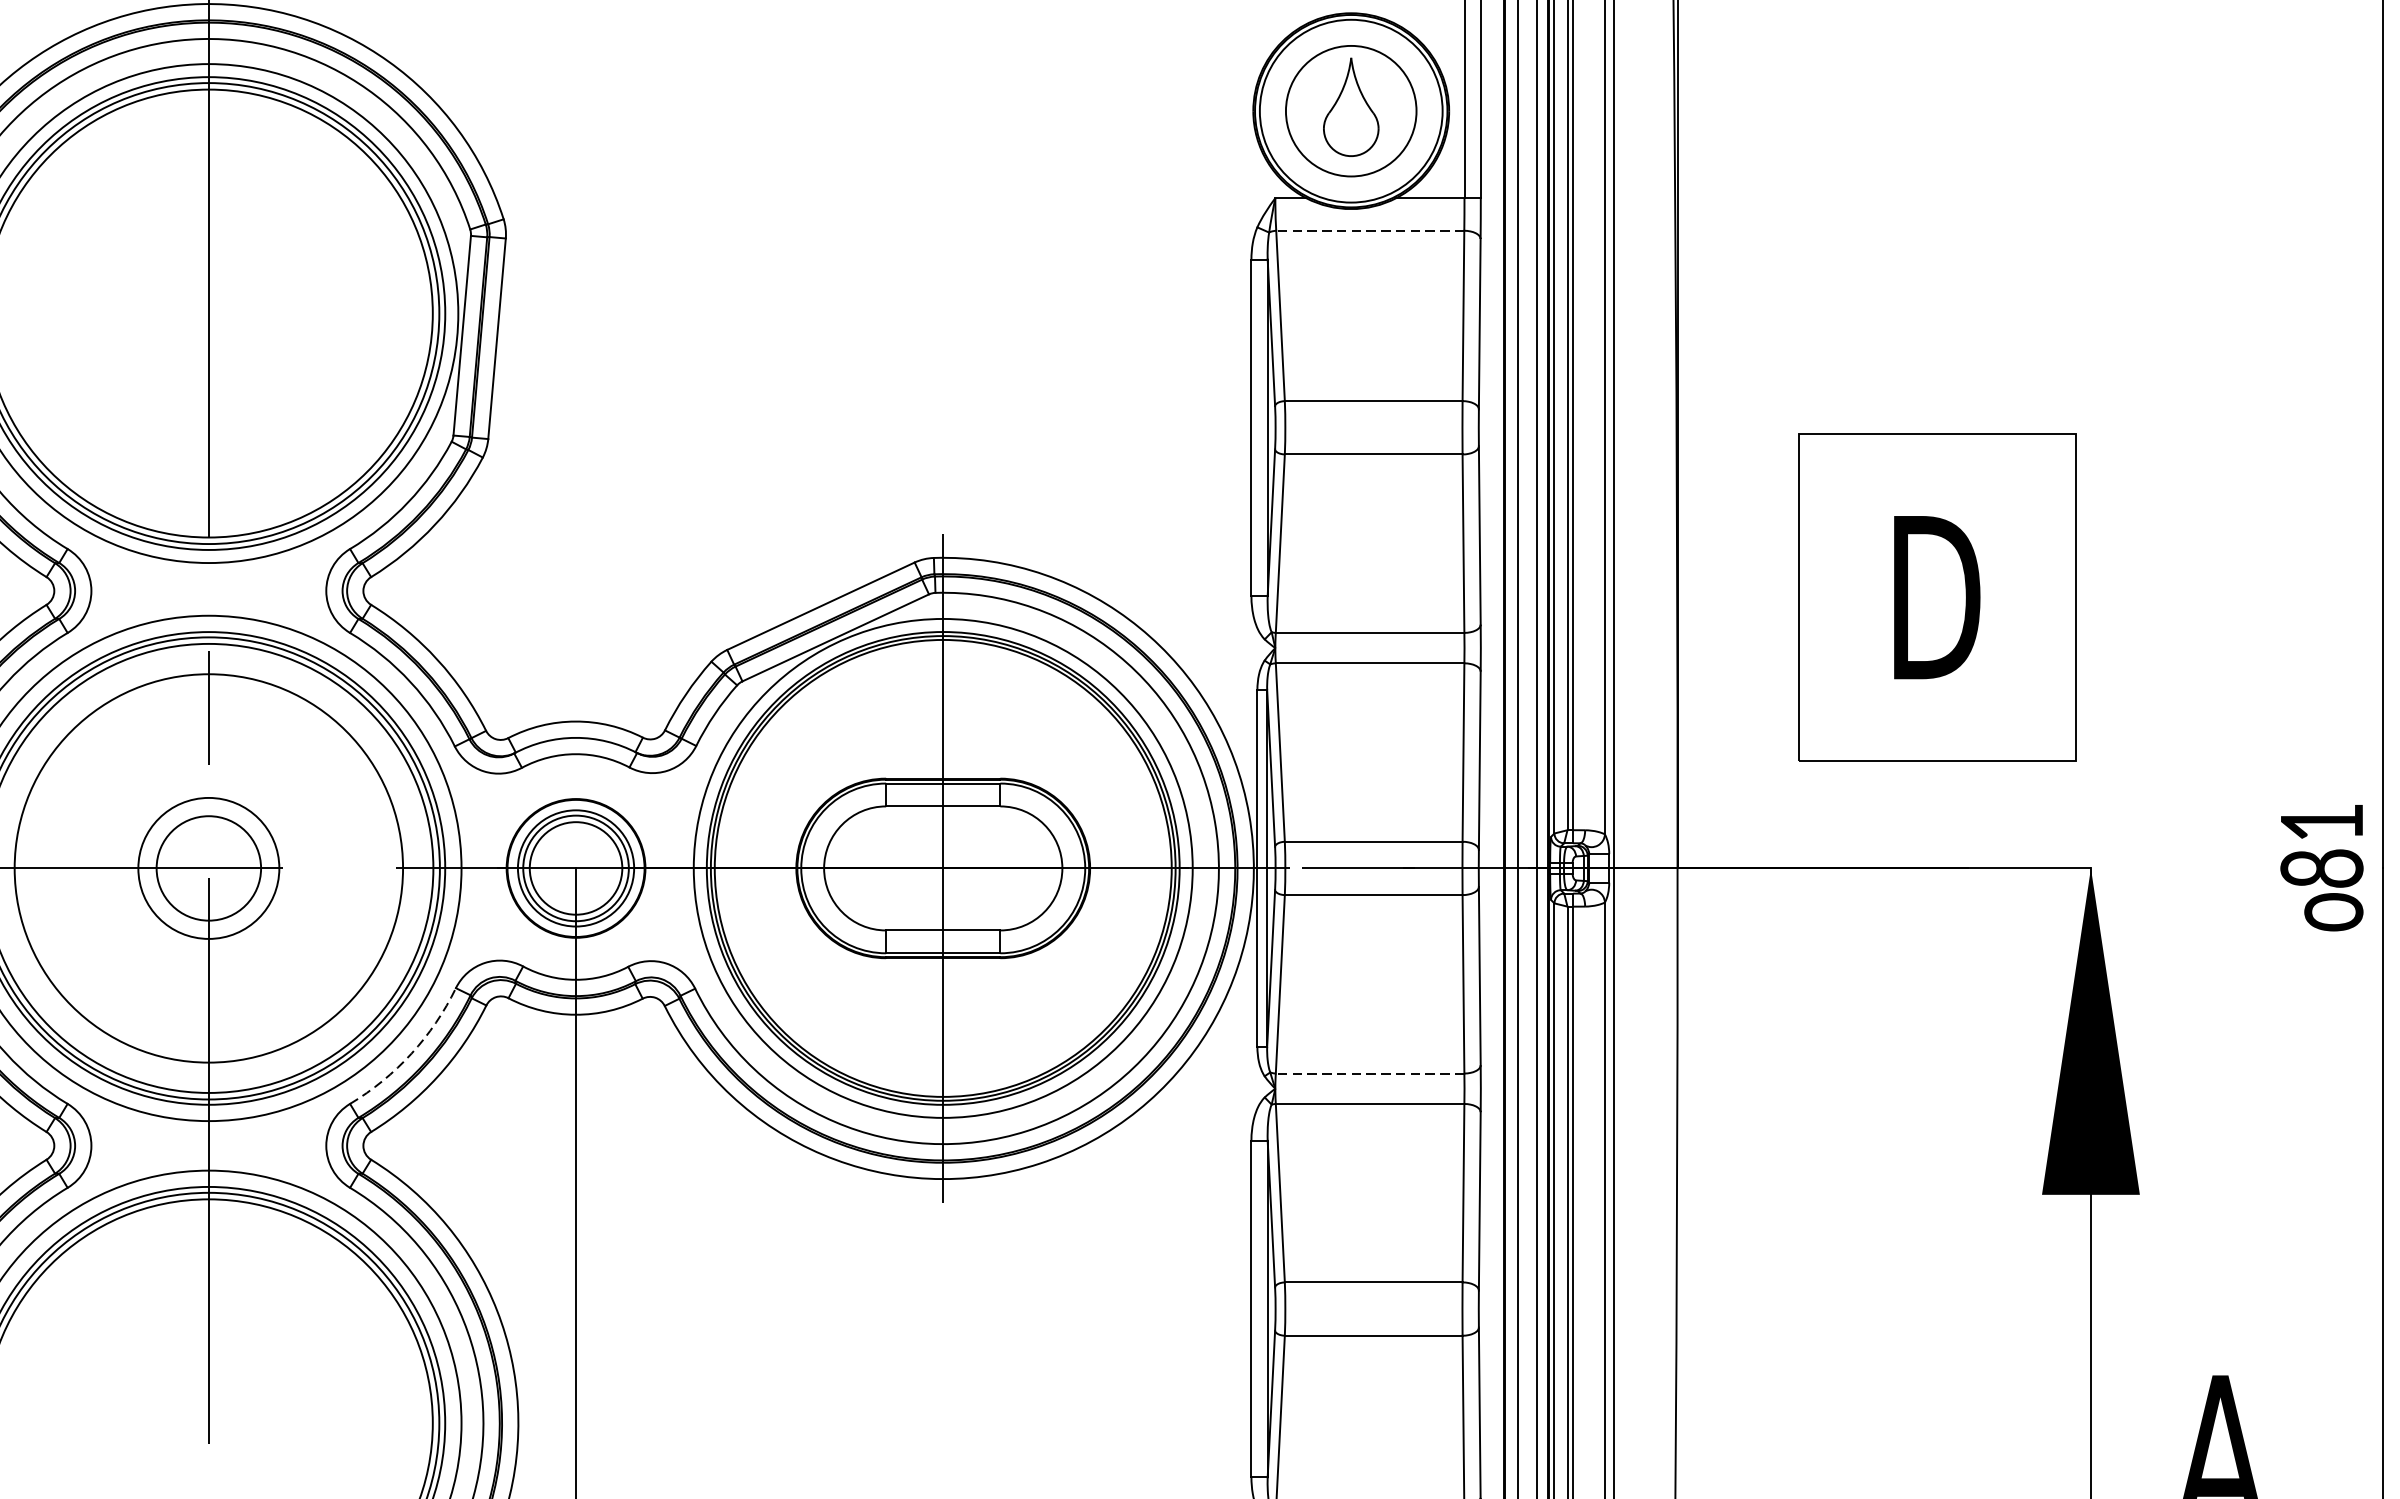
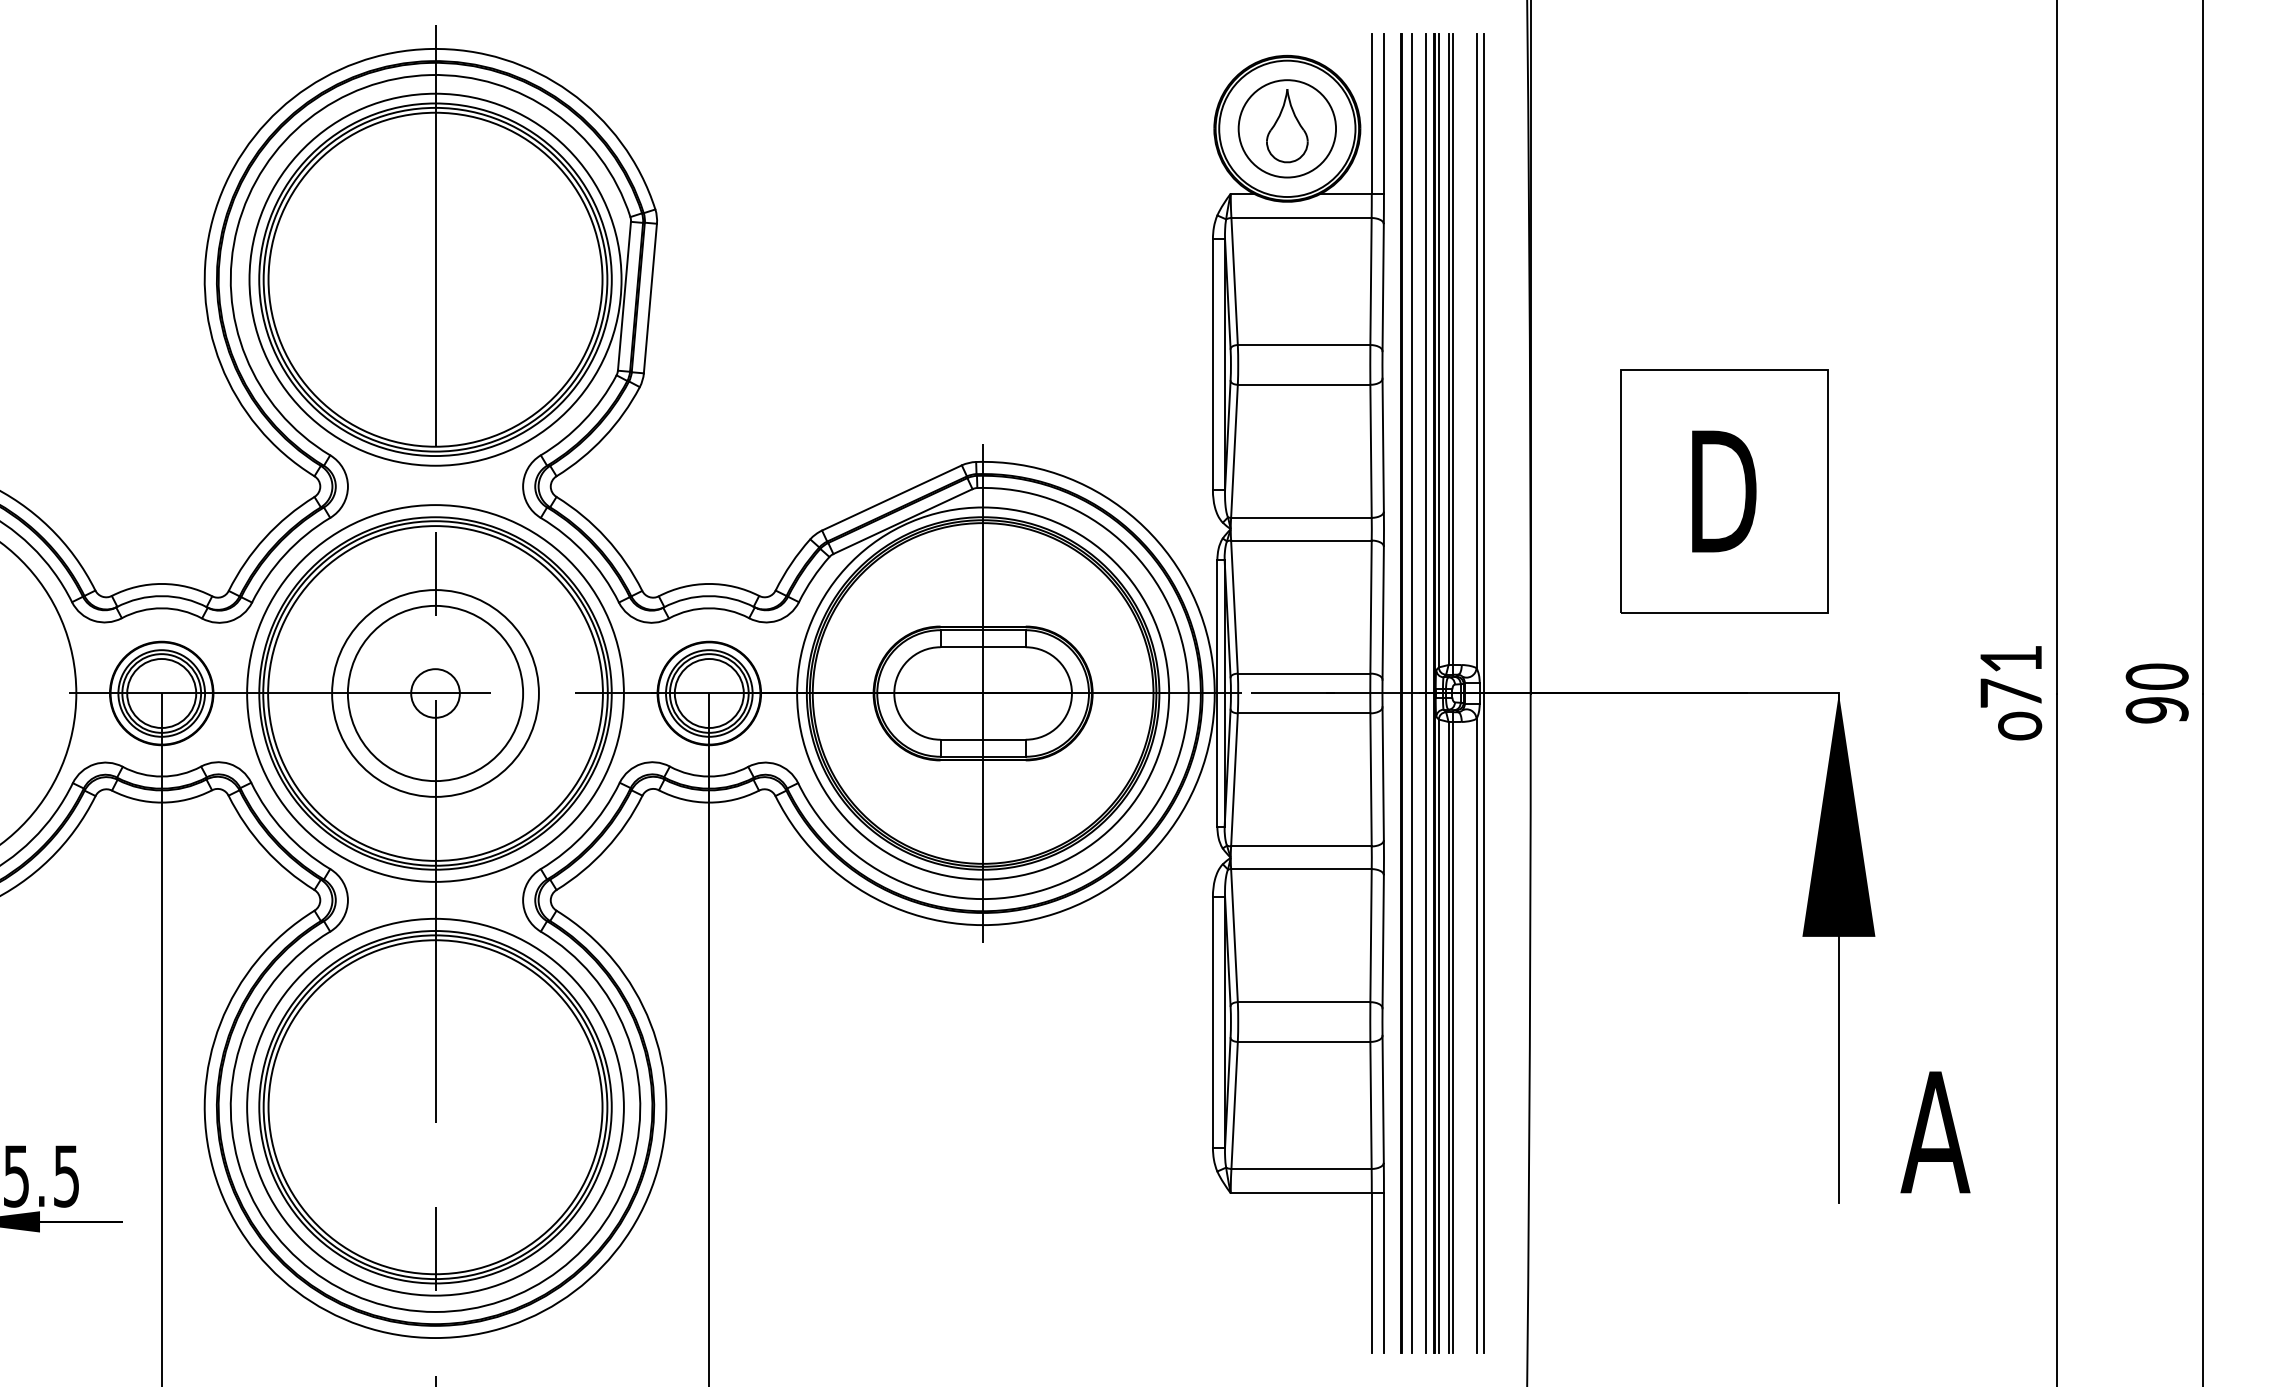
line: (1370, 231) -> (1301, 218), dashed -> solid
text: (2322, 867) -> (2011, 692), 81 -> 71
circle: (208, 868) -> (435, 693), size x0.62
circle: (208, 868) -> (435, 693), size x0.71
circle: (208, 868) -> (435, 693), size x1.67
arc: (411, 1053) -> (586, 831), dashed -> solid
line: (1368, 1073) -> (1300, 846), dashed -> solid

